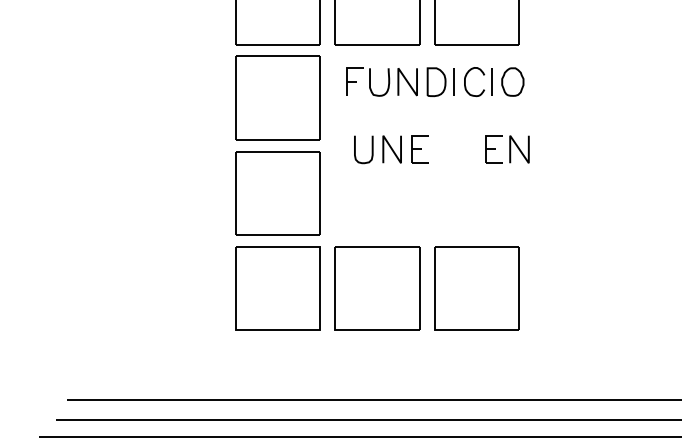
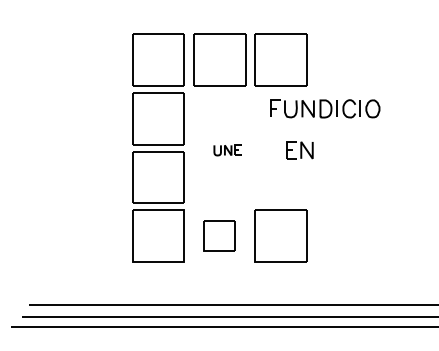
part: (435, 81) -> (325, 108), moved
part: (390, 149) -> (227, 150), size x0.6
part: (377, 287) -> (219, 235), size x0.6

